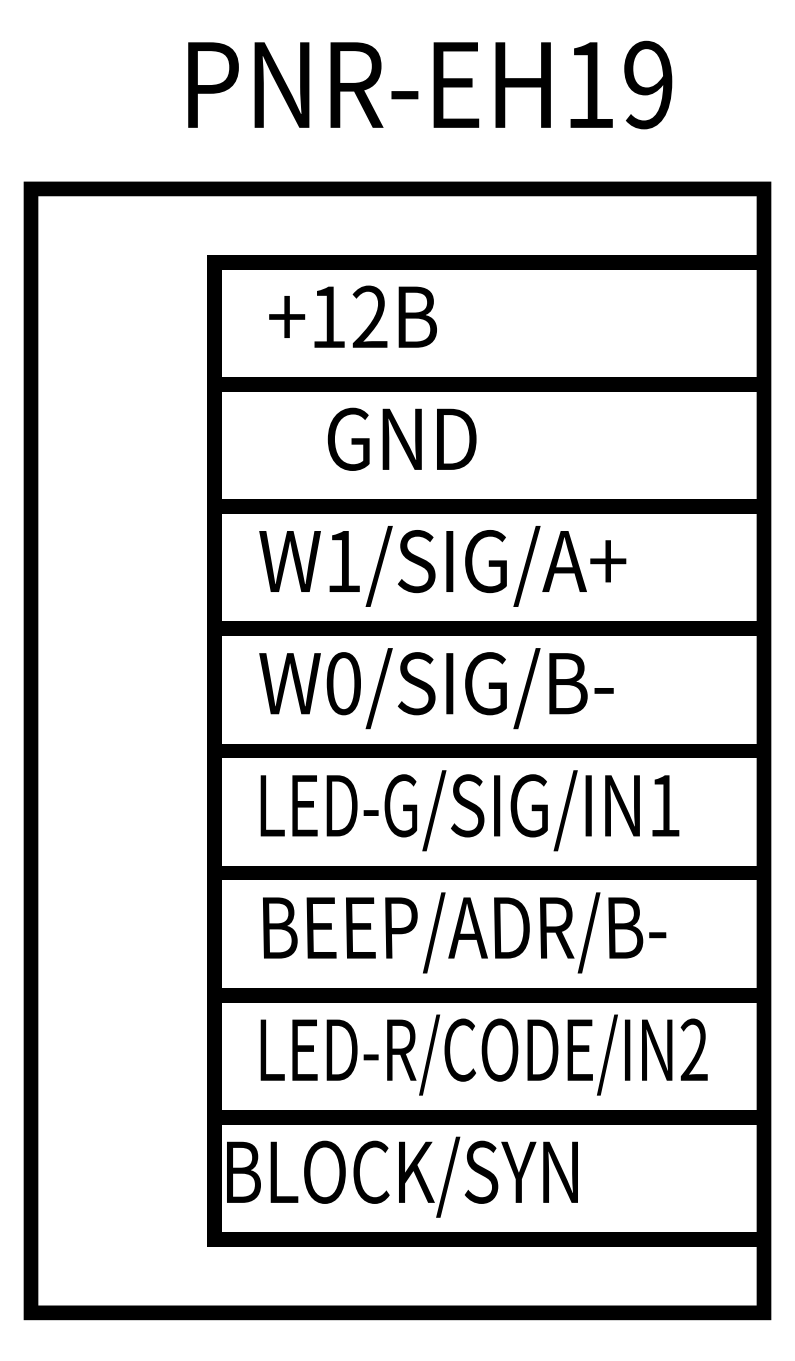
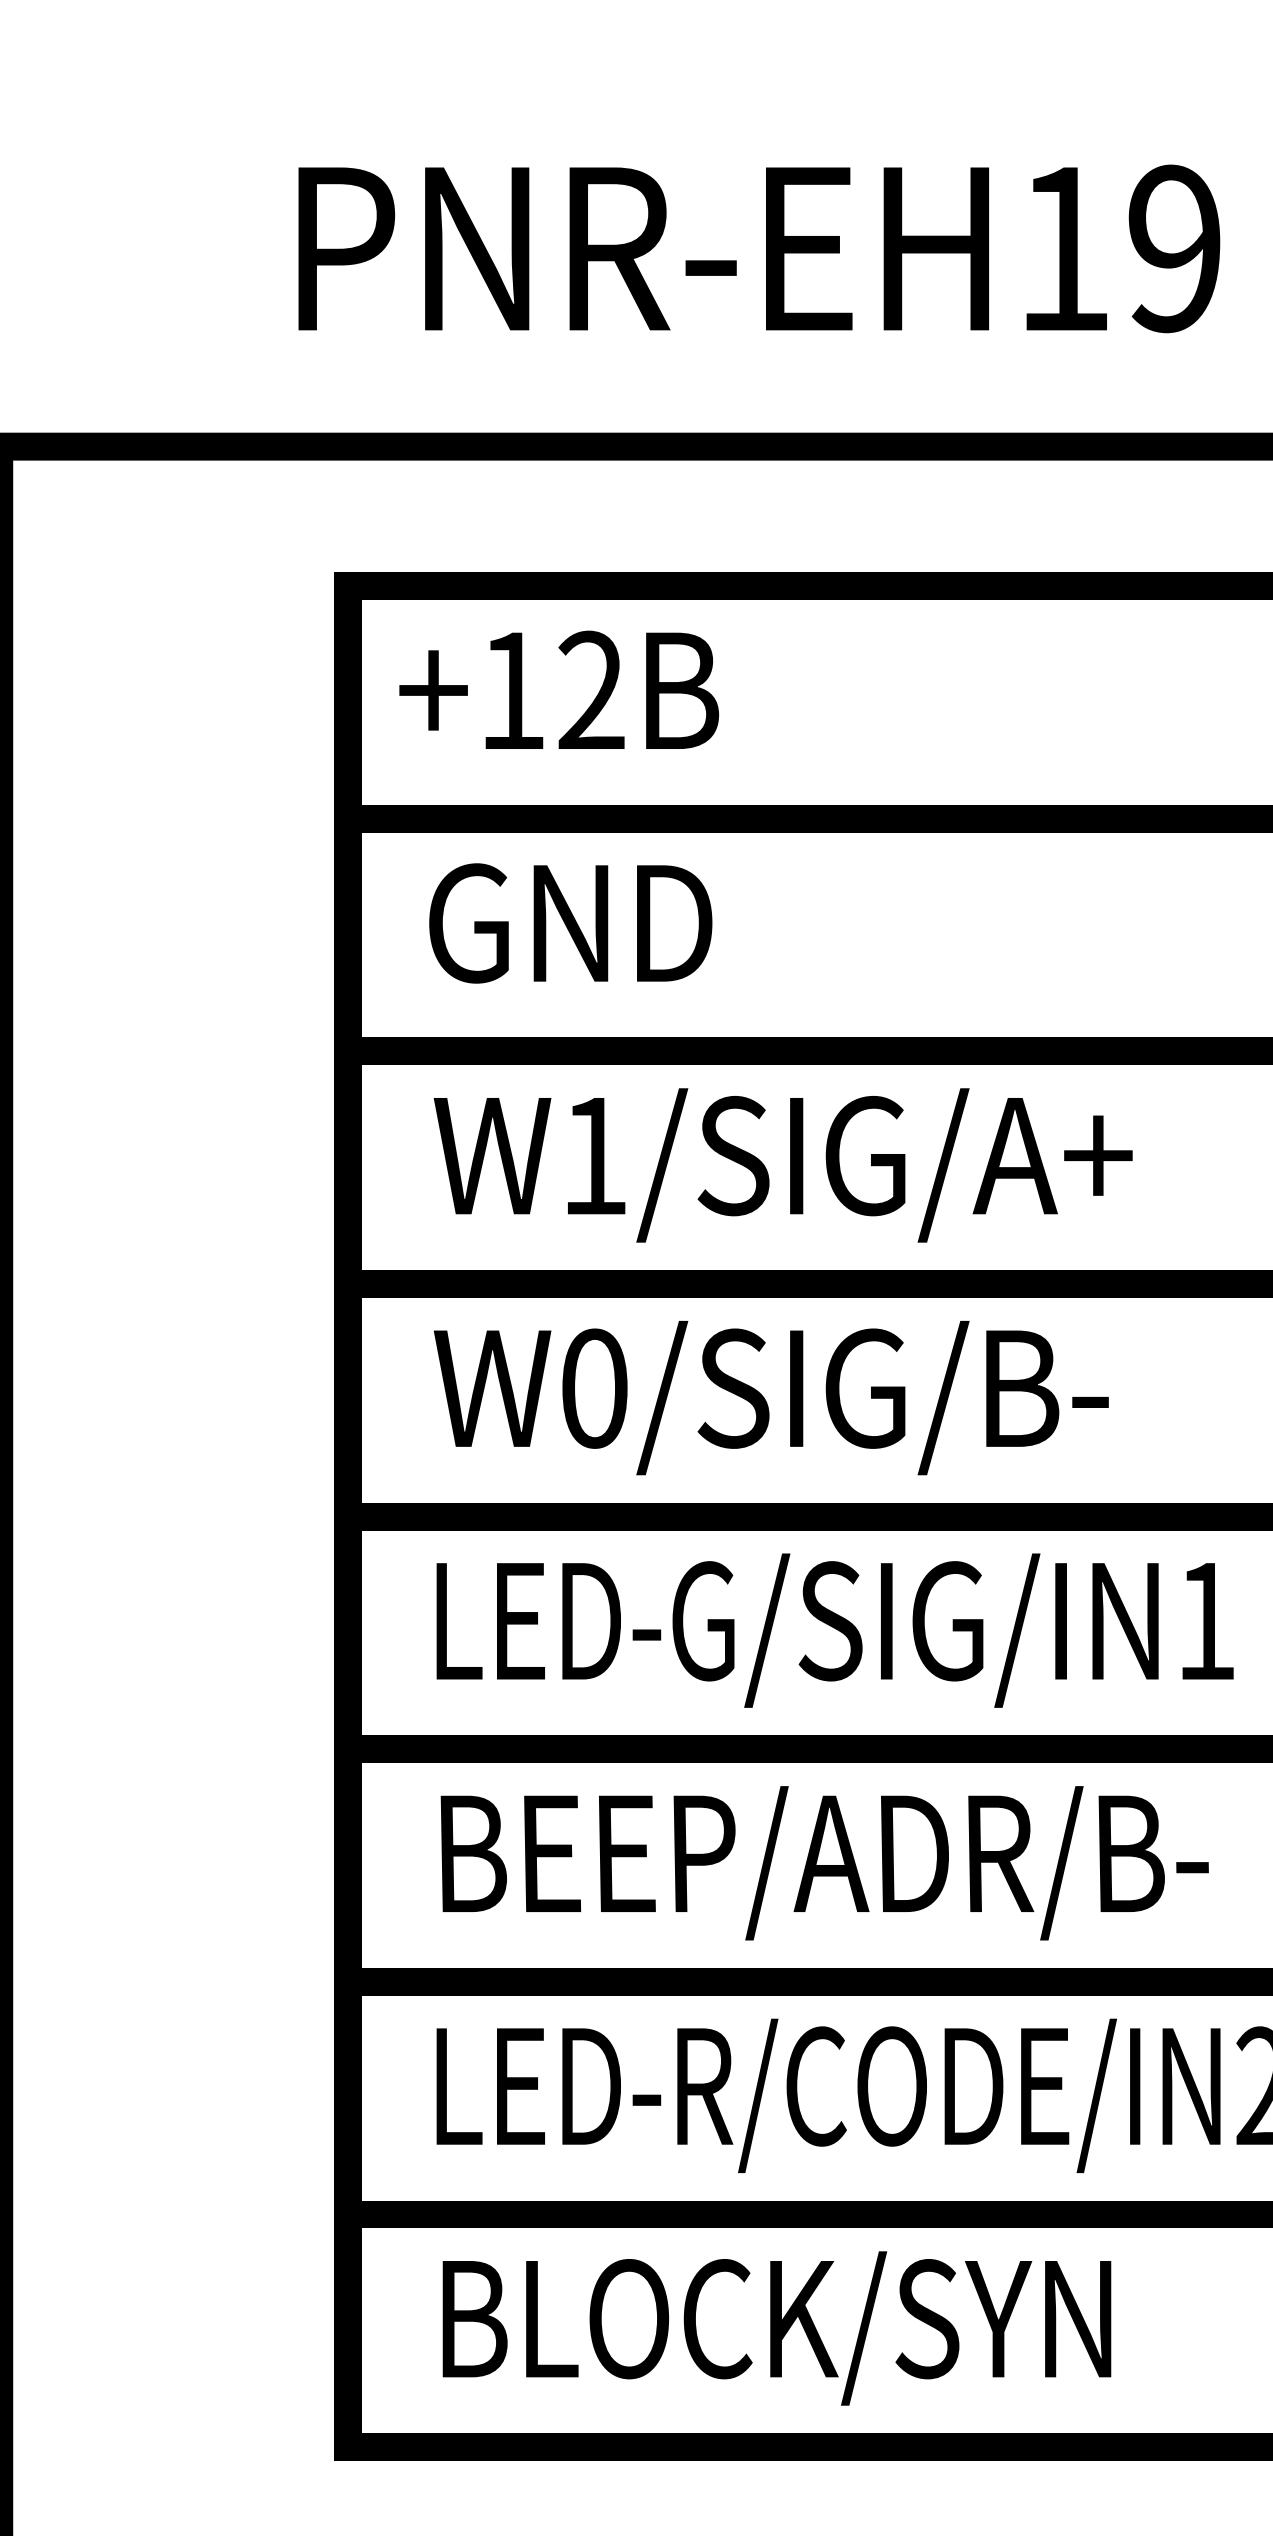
text: (352, 316) -> (558, 689), moved
text: (401, 438) -> (569, 921), moved
text: (402, 1176) -> (777, 2327), moved

